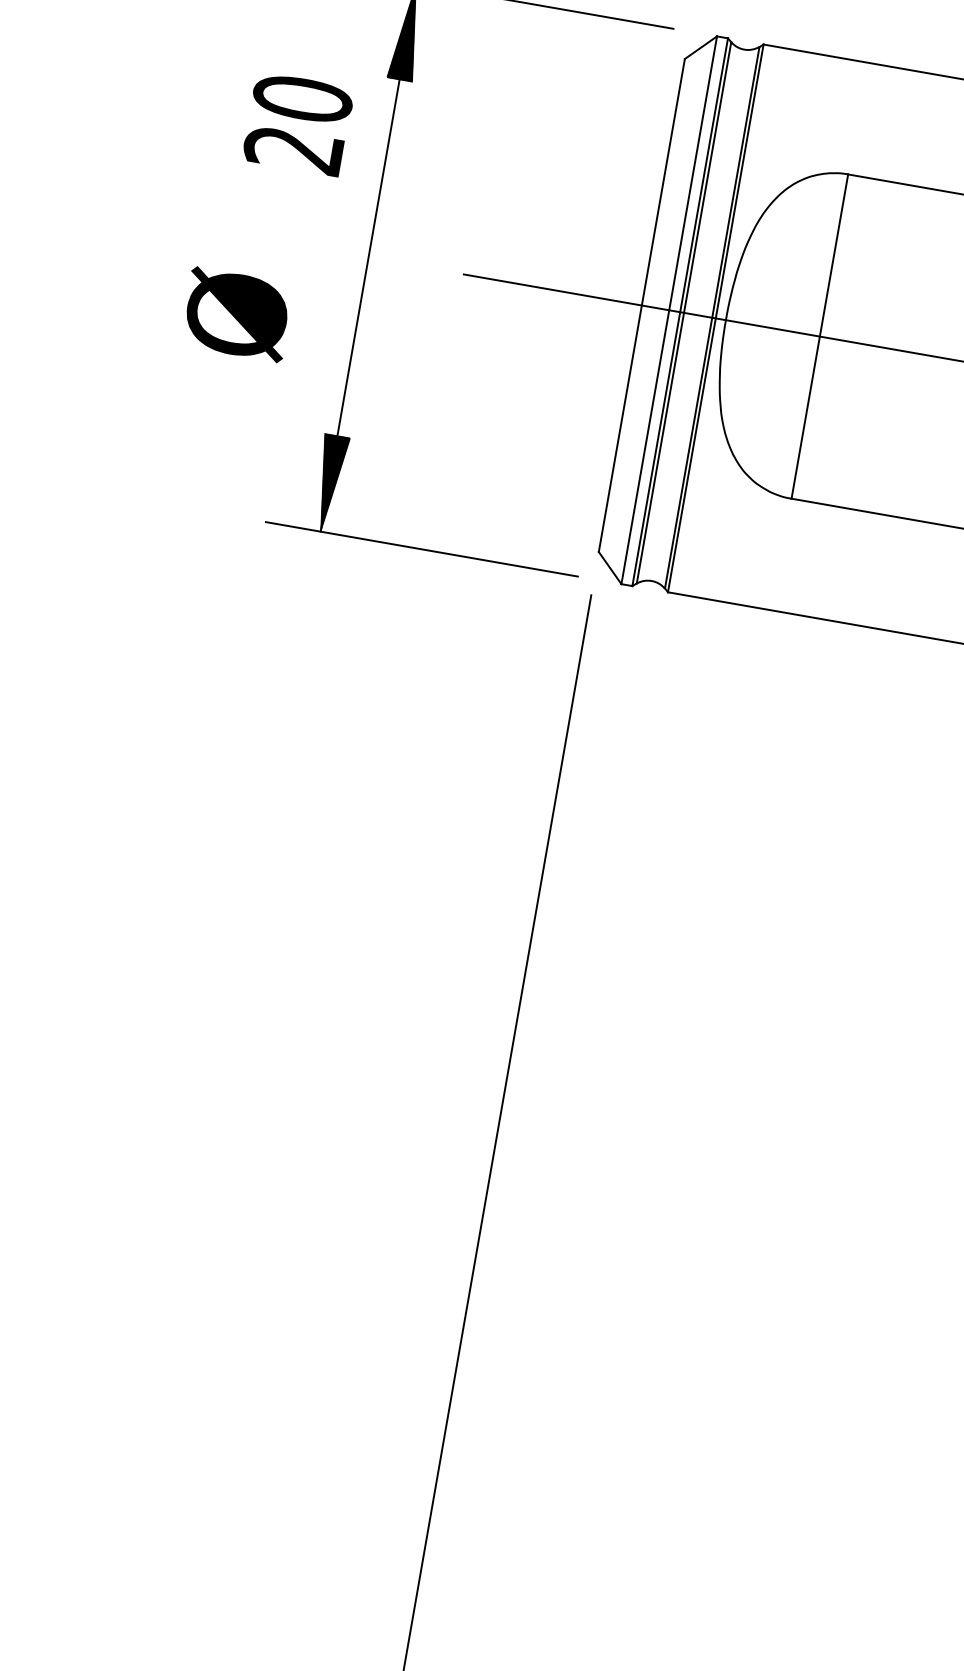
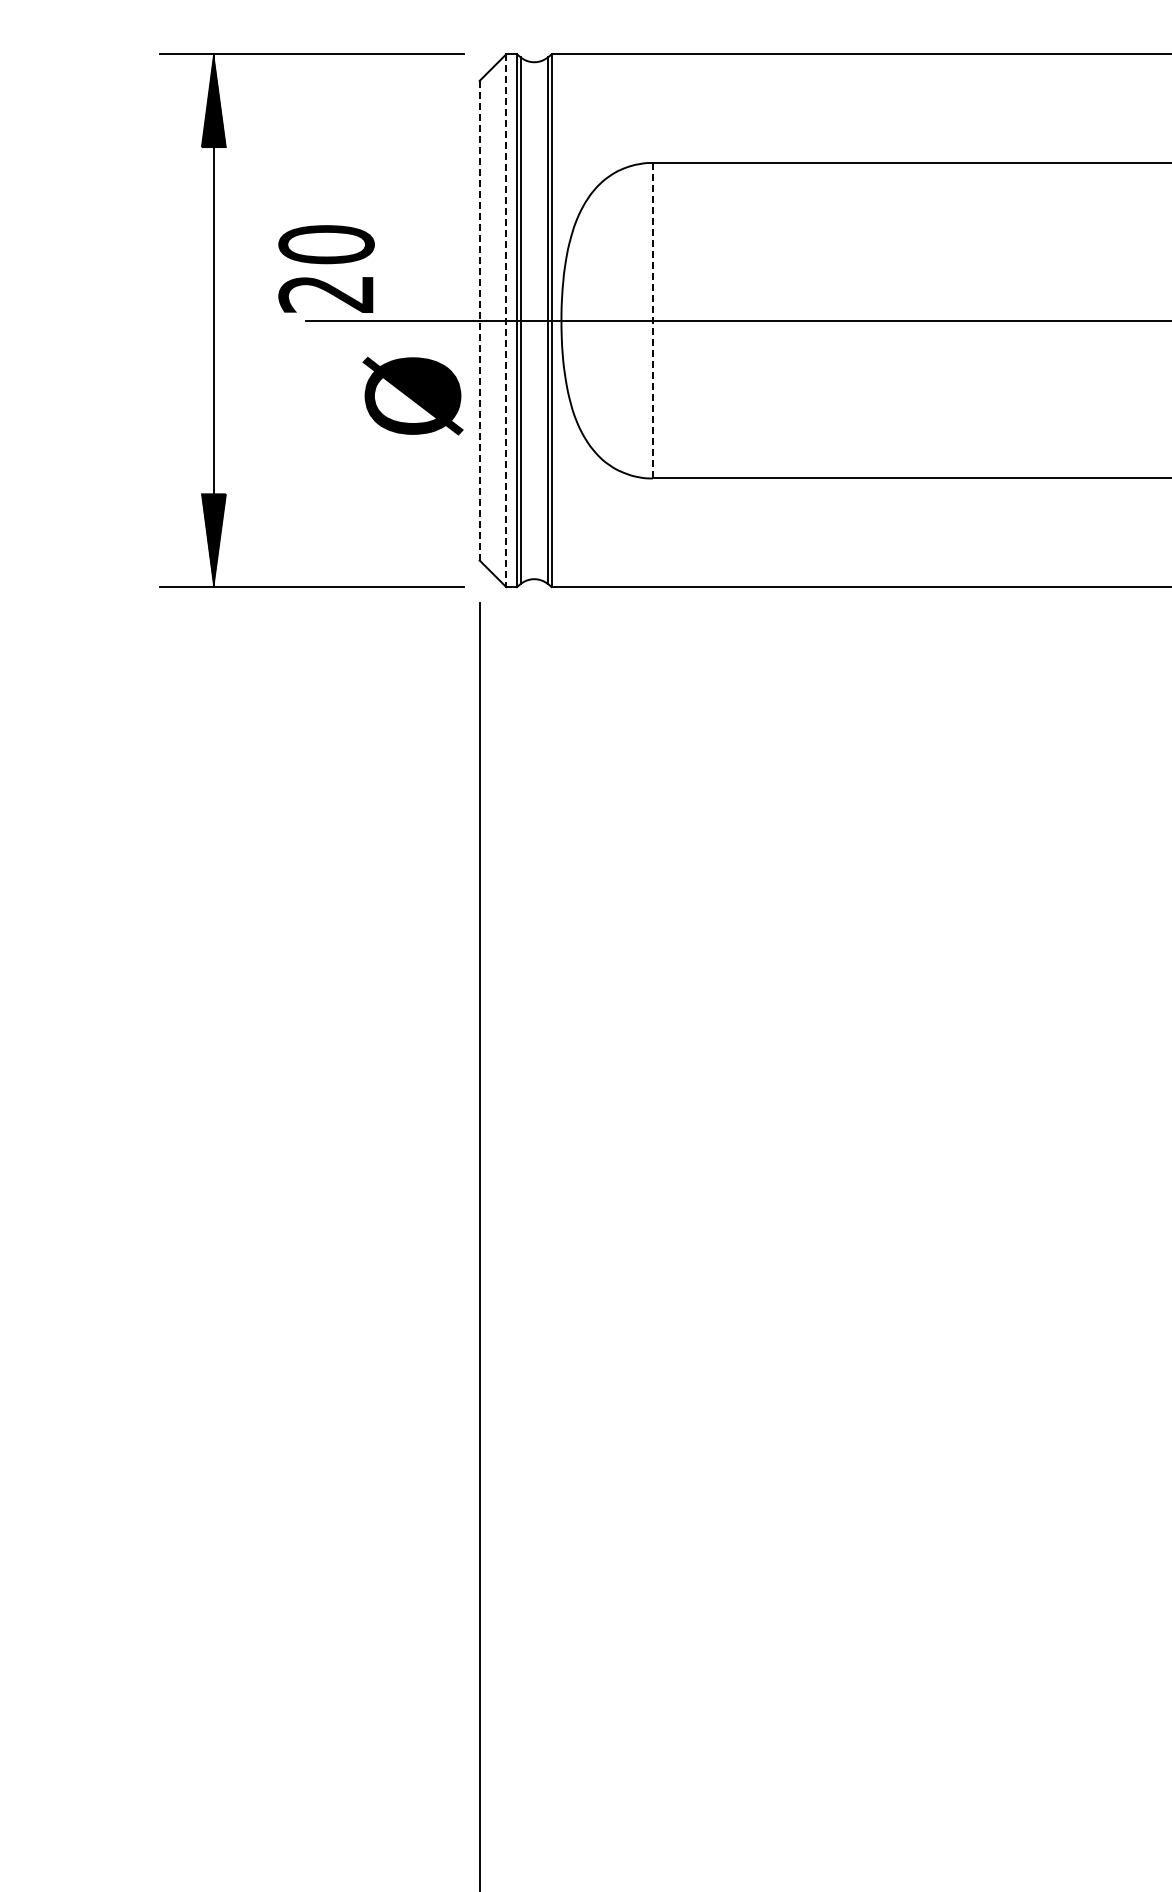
text: (298, 123) -> (326, 268), moved
line: (641, 305) -> (479, 320), solid -> dashed
line: (669, 311) -> (506, 321), solid -> dashed
text: (236, 313) -> (412, 395), moved
line: (819, 336) -> (652, 320), solid -> dashed

